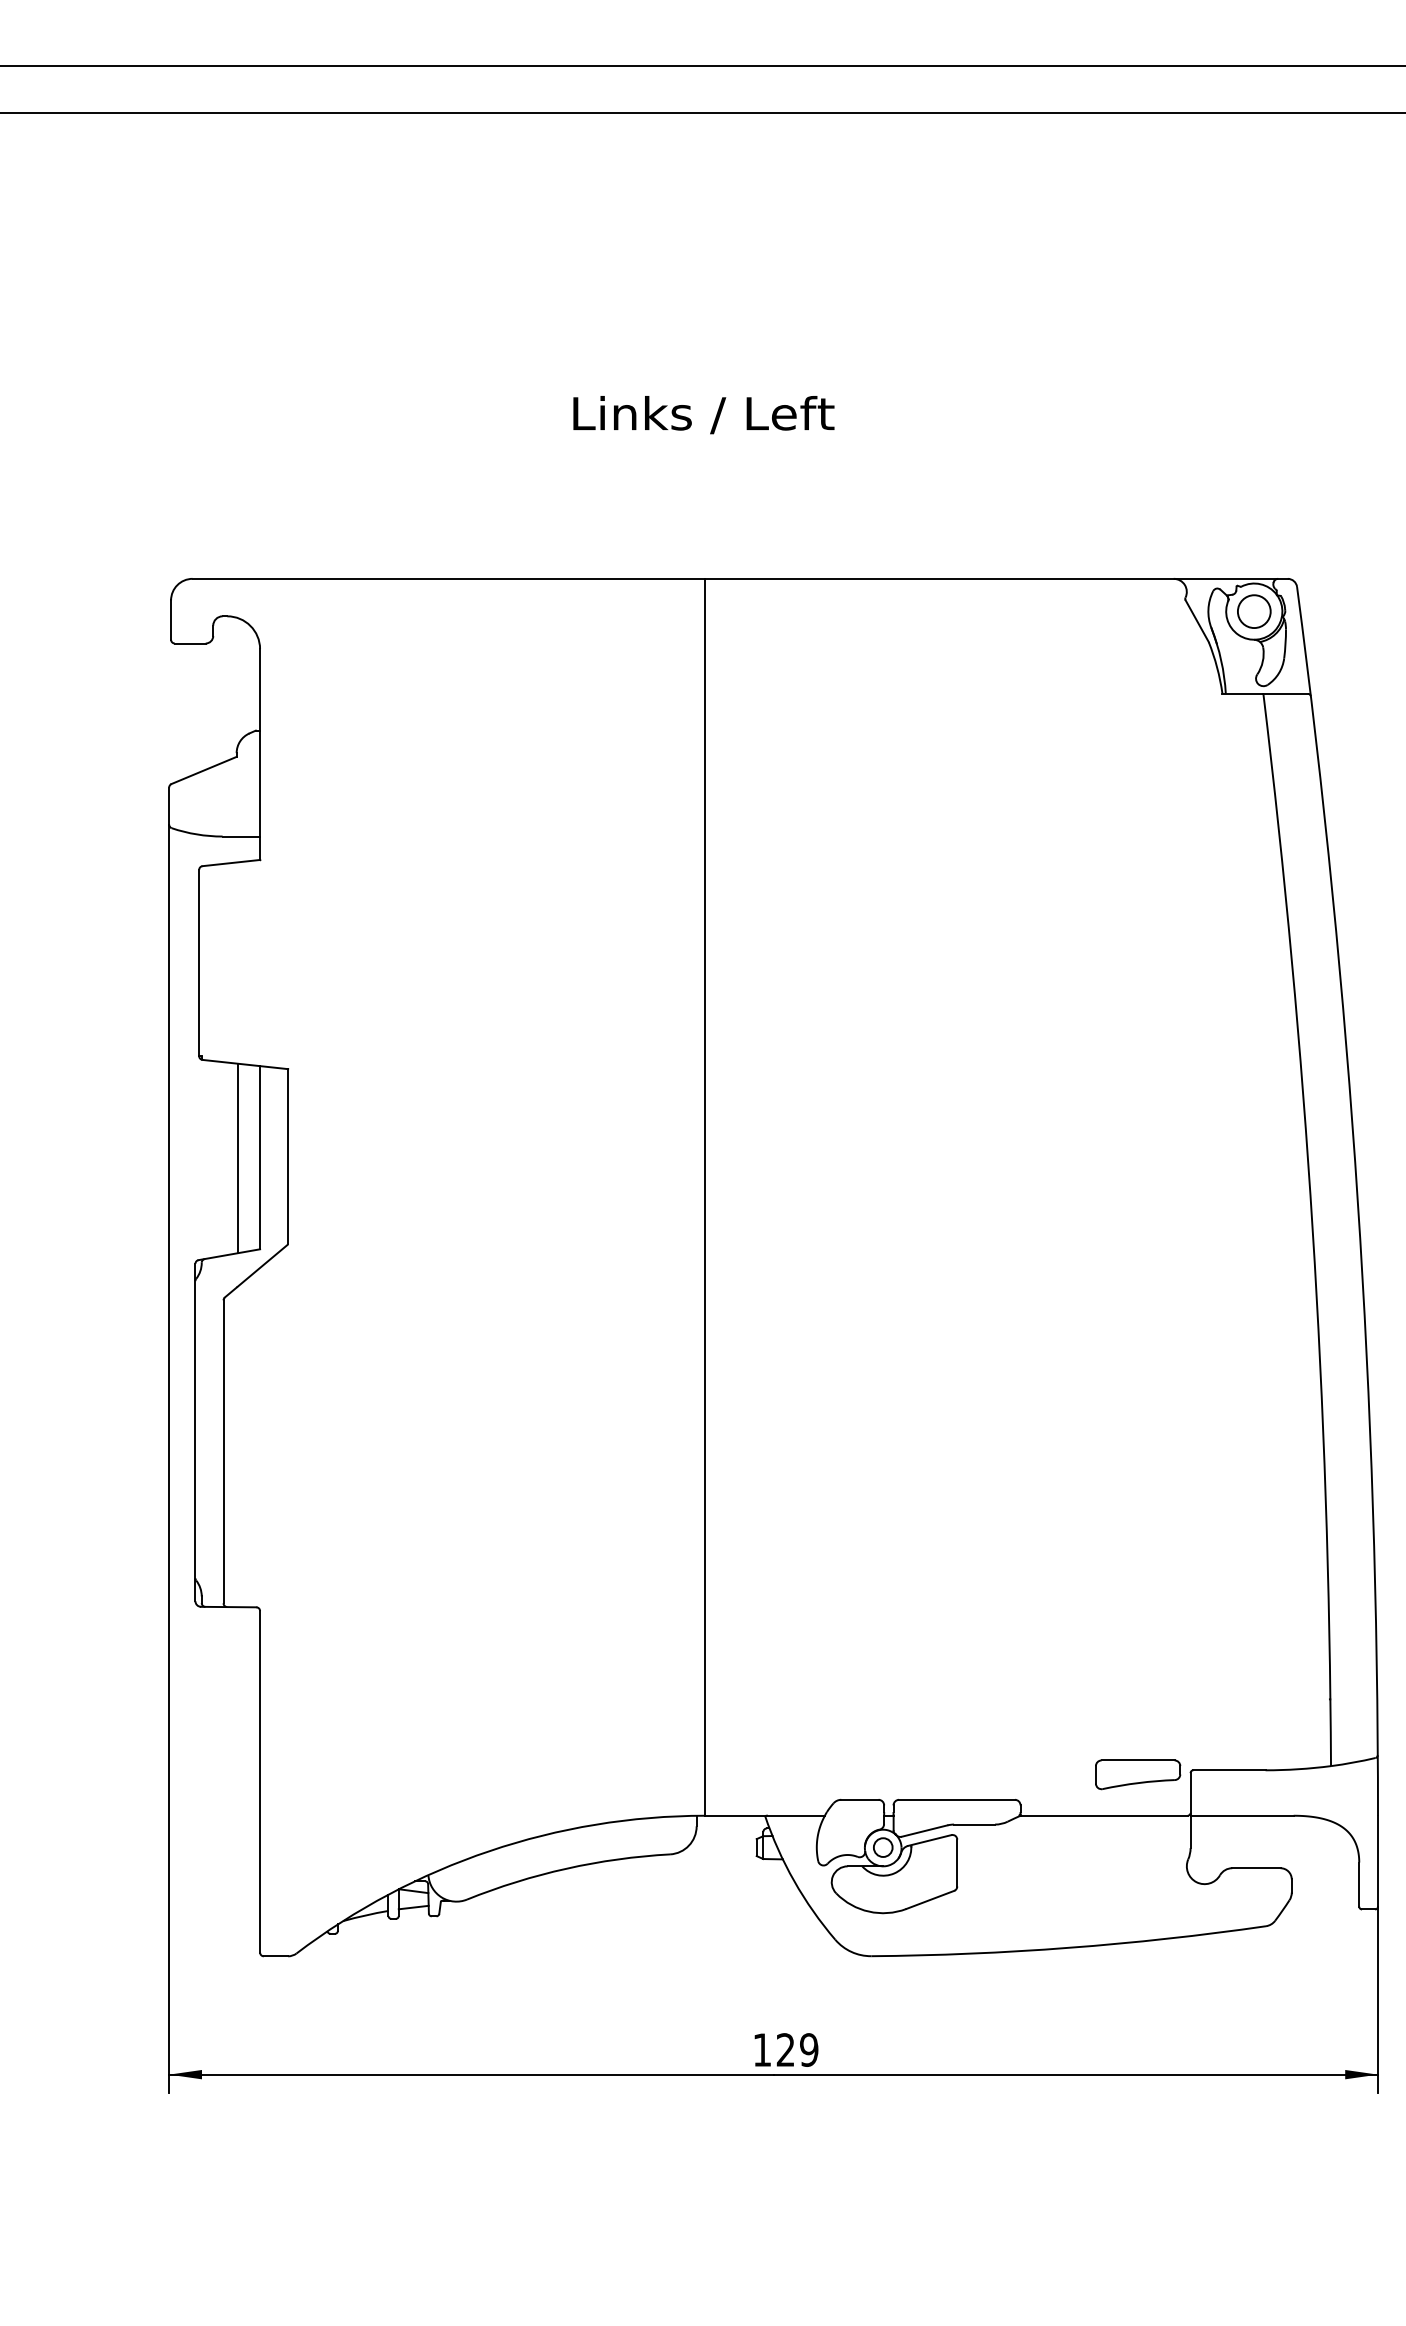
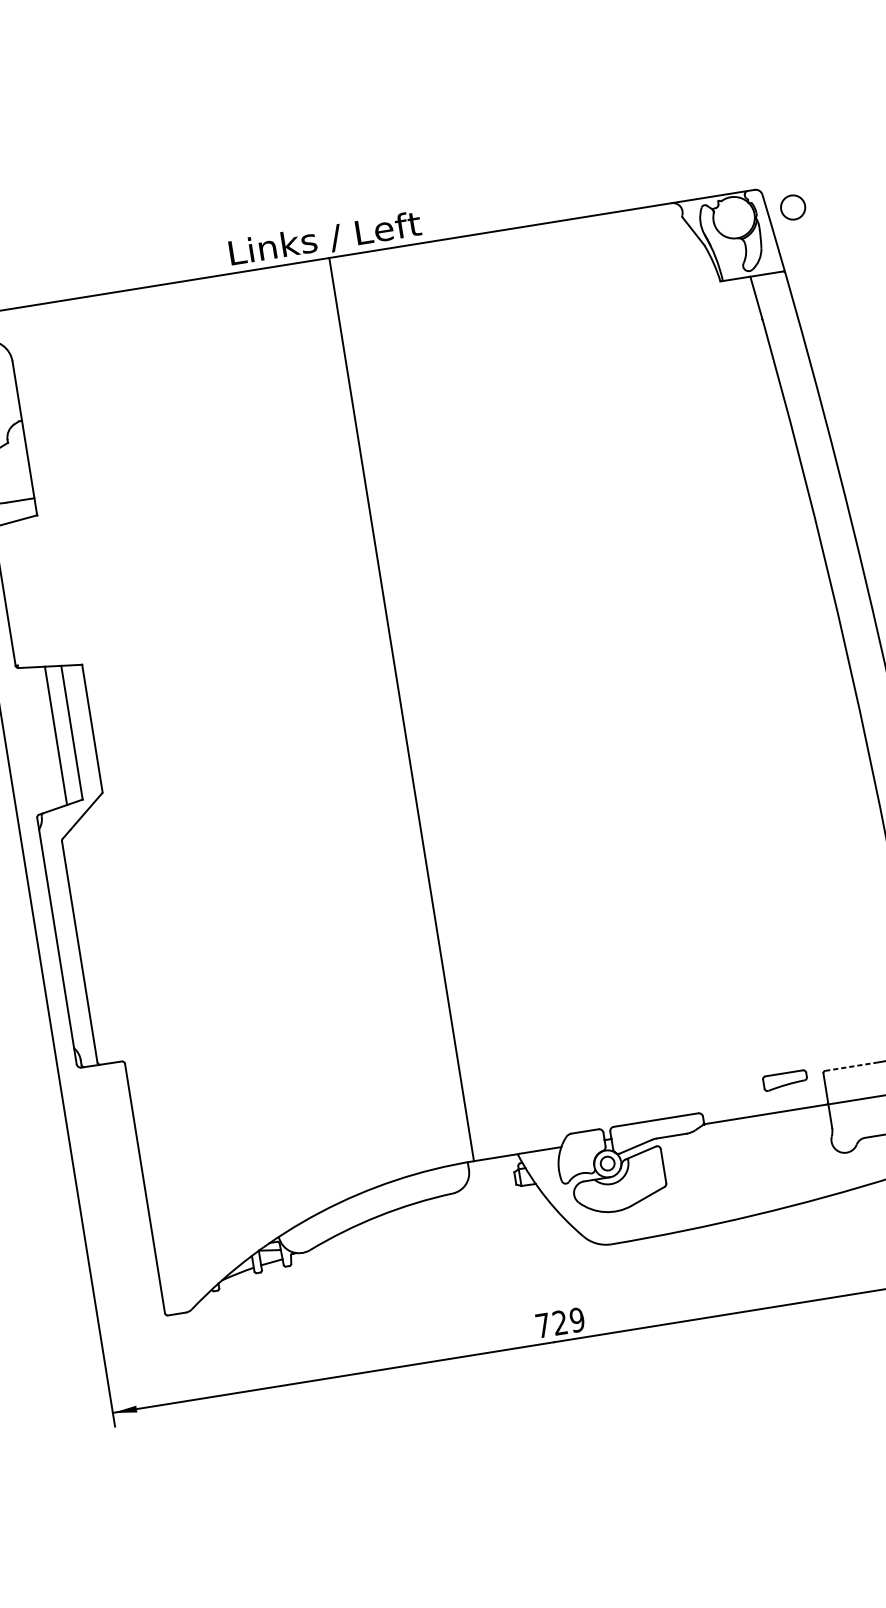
text: (703, 415) -> (325, 239), moved
circle: (1254, 611) -> (793, 207), moved
line: (1229, 1770) -> (851, 1066), solid -> dashed
part: (1138, 1774) -> (785, 1080), size x0.7
text: (761, 2049) -> (542, 1325), 129 -> 729

